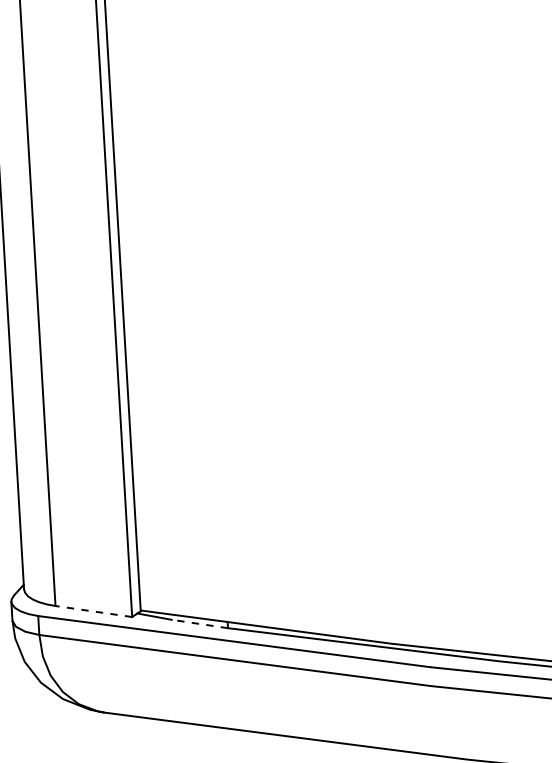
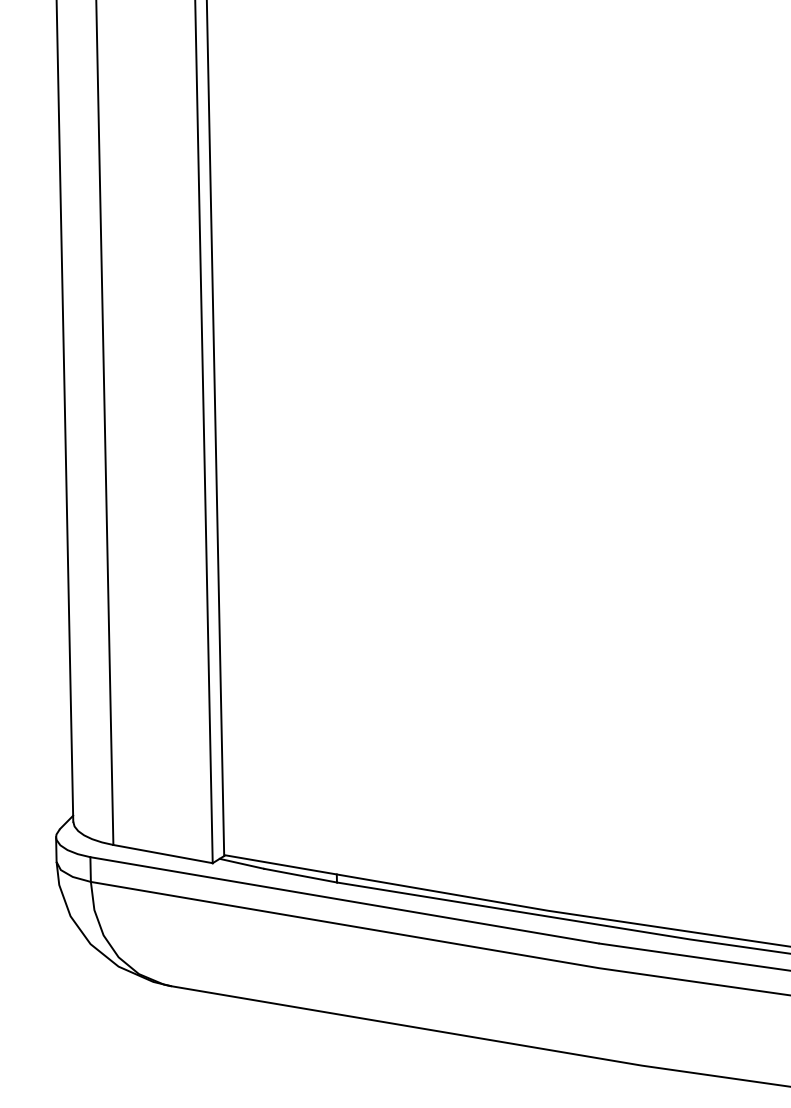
line: (93, 611) -> (162, 854), dashed -> solid
line: (199, 623) -> (300, 875), dashed -> solid

